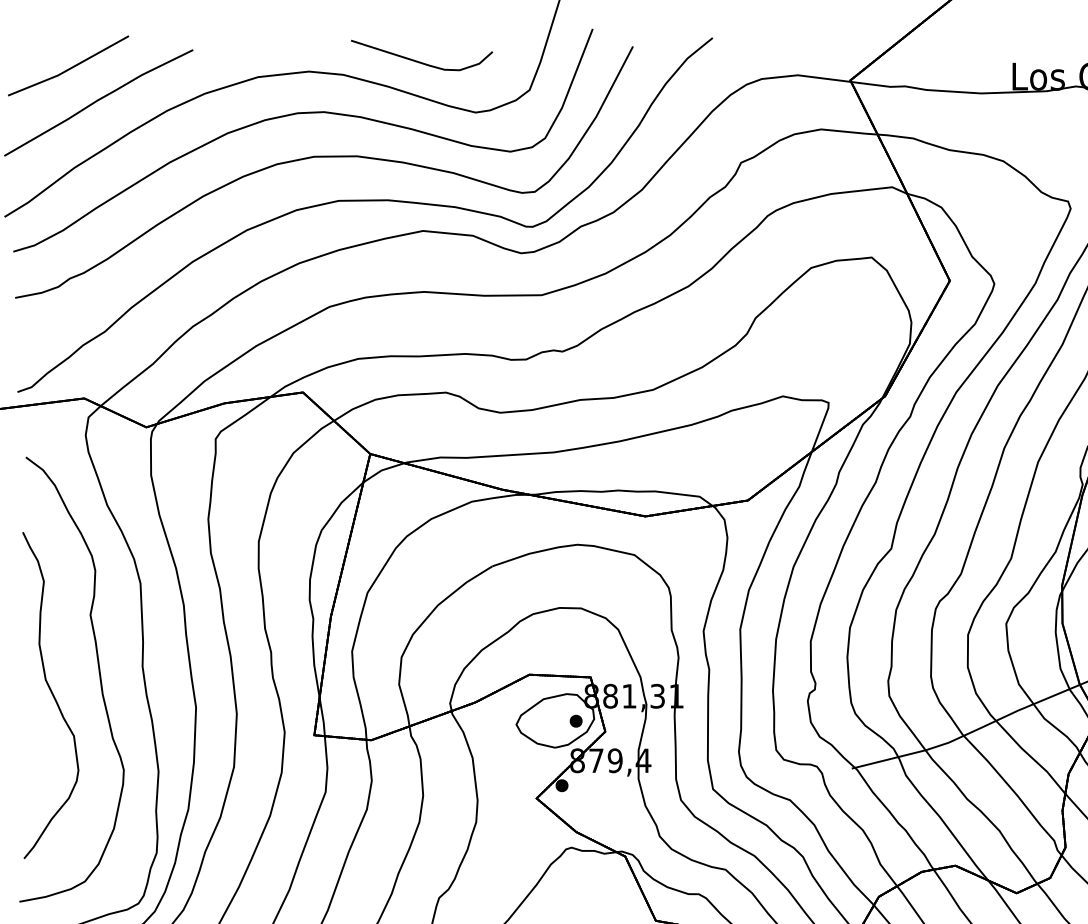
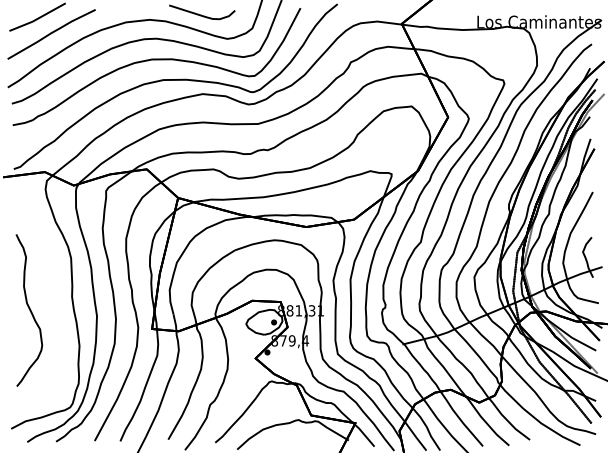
curve: (98, 680) -> (51, 303), removed

